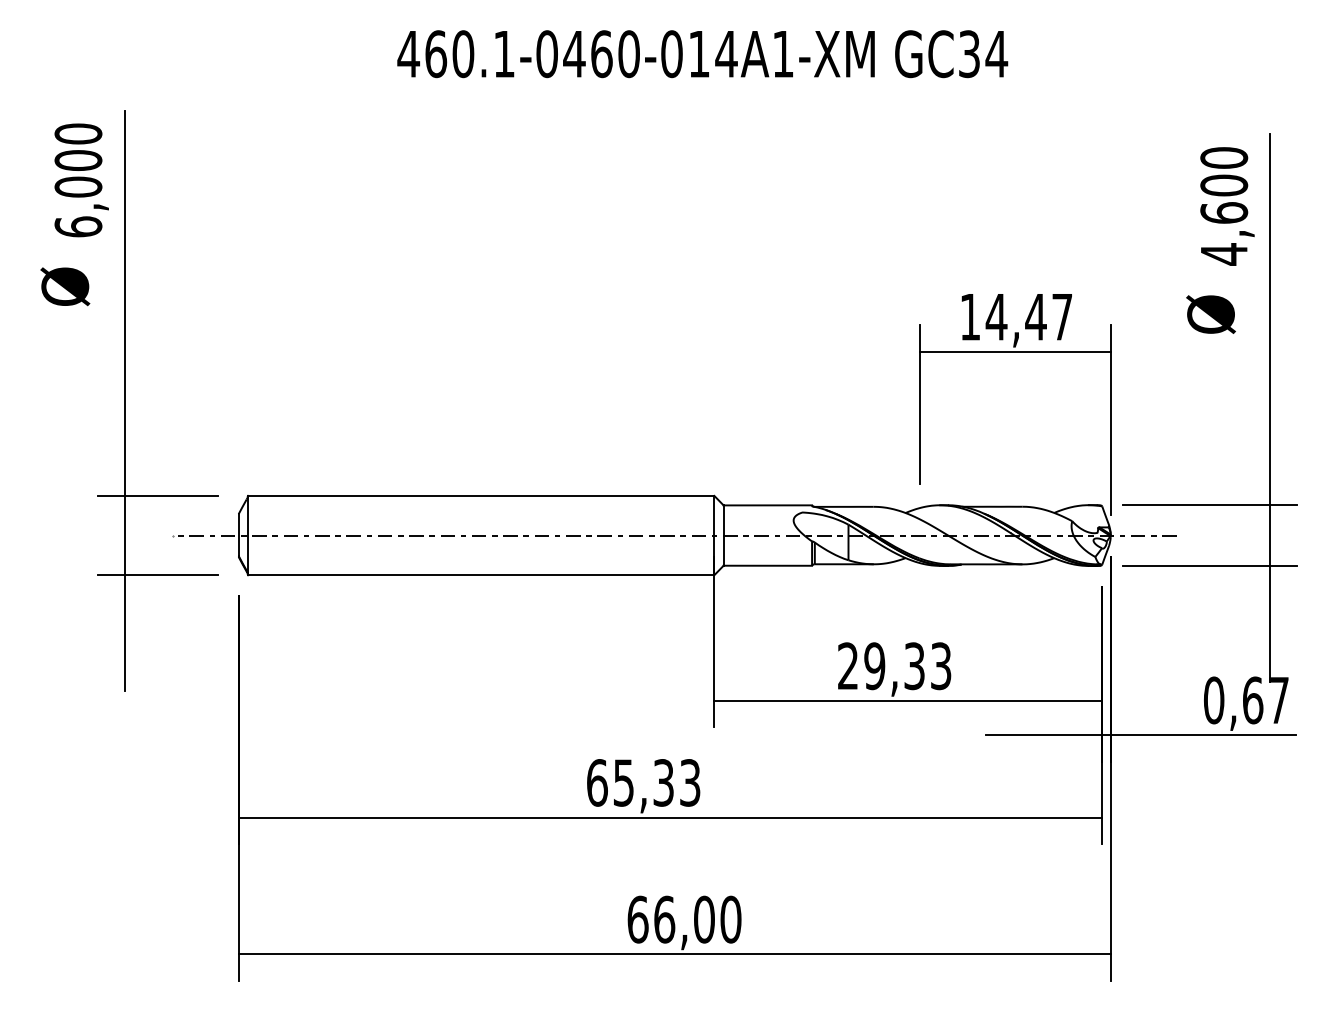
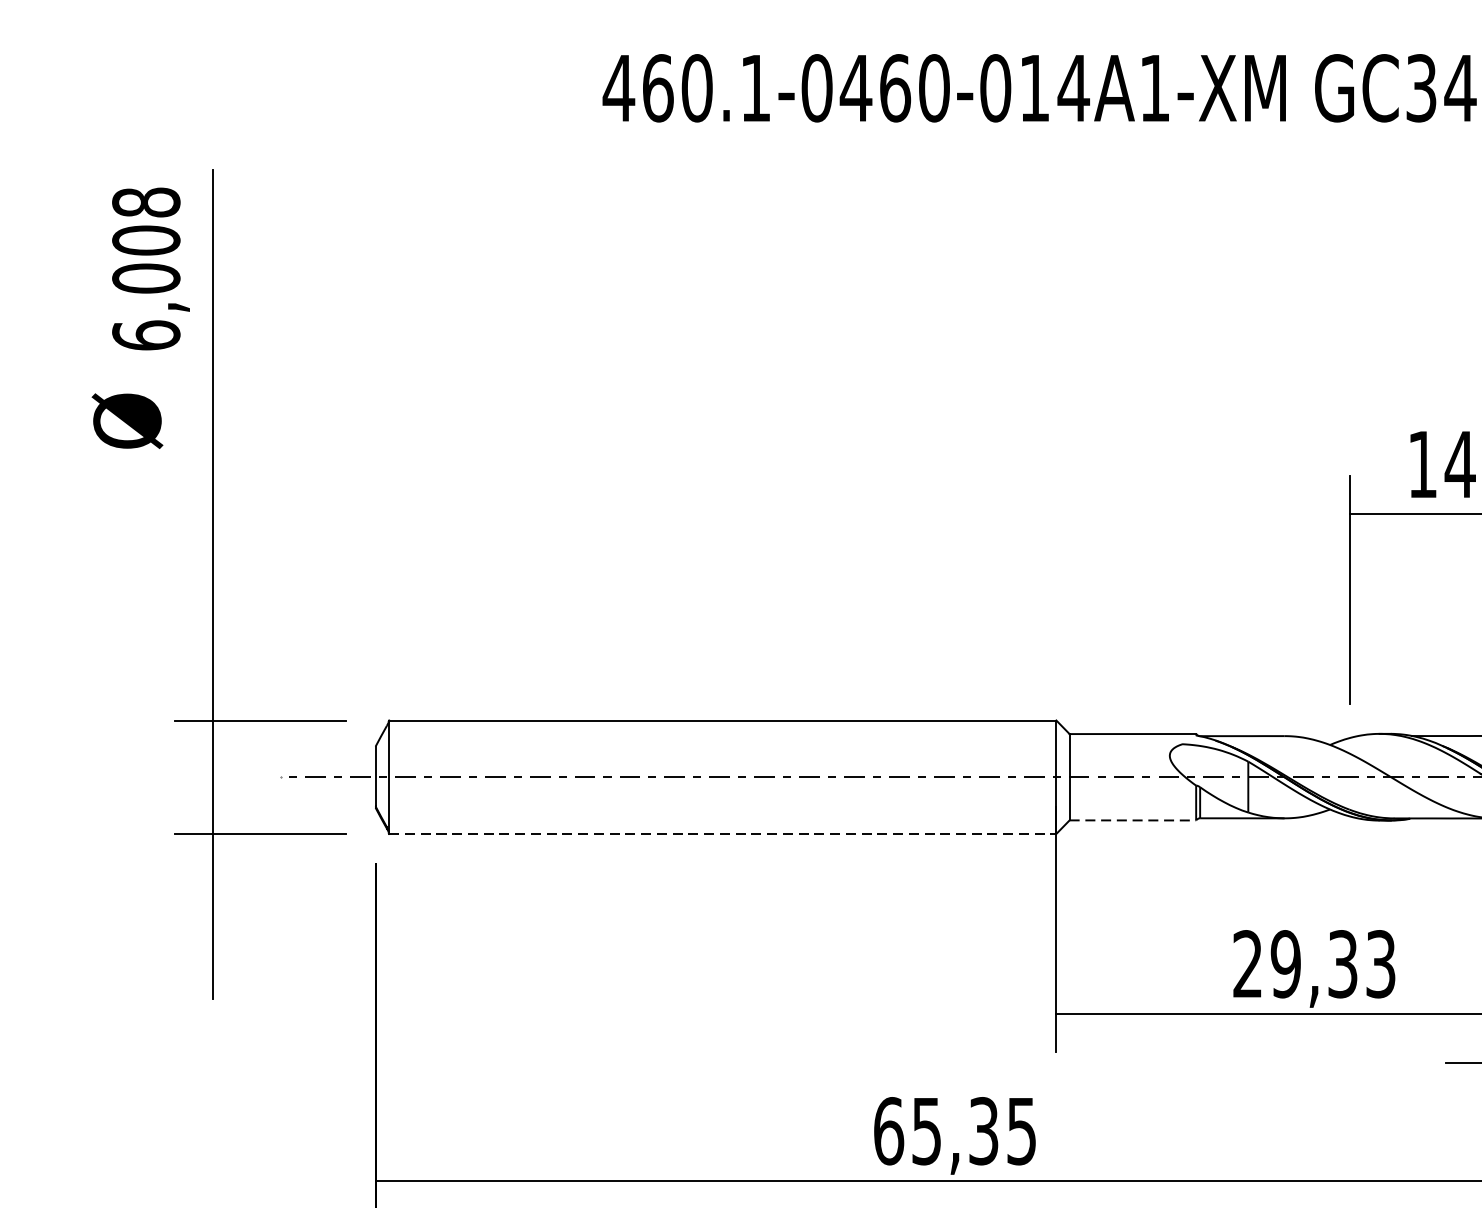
text: (78, 133) -> (146, 201), 6,000 -> 6,008
line: (768, 565) -> (1133, 820), solid -> dashed
line: (481, 575) -> (723, 834), solid -> dashed
text: (690, 782) -> (1022, 1130), 65,33 -> 65,35

